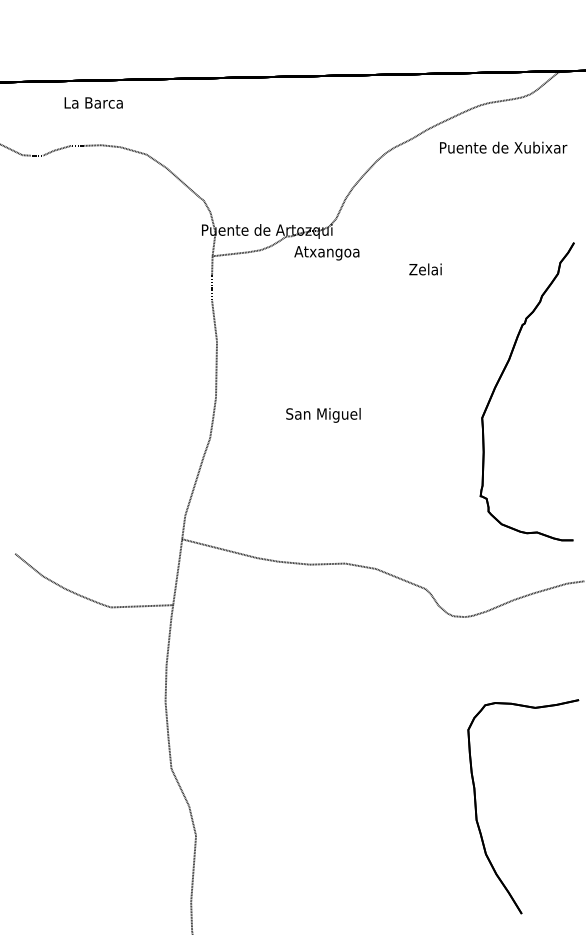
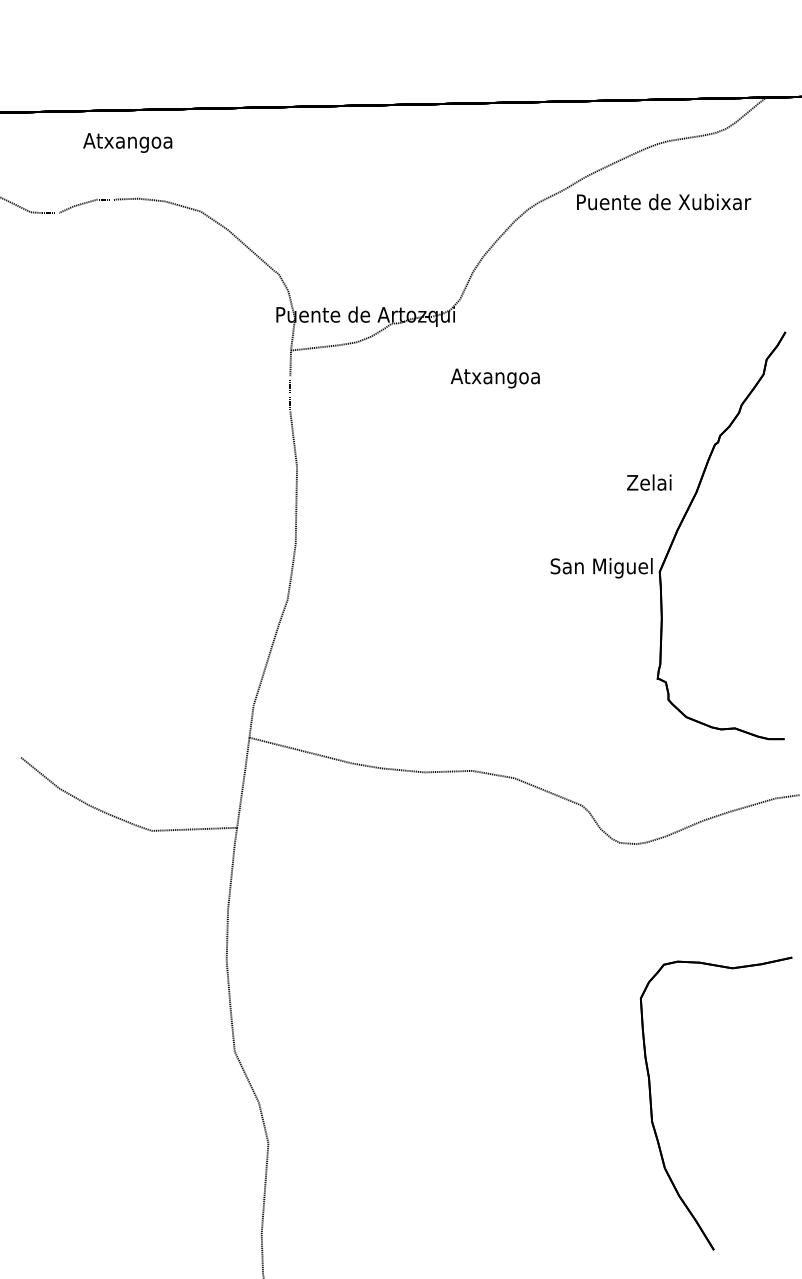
text: (93, 104) -> (127, 142), La Barca -> Atxangoa
text: (503, 147) -> (664, 201), moved
text: (326, 253) -> (494, 378), moved
text: (425, 269) -> (649, 482), moved
text: (323, 415) -> (601, 568), moved

